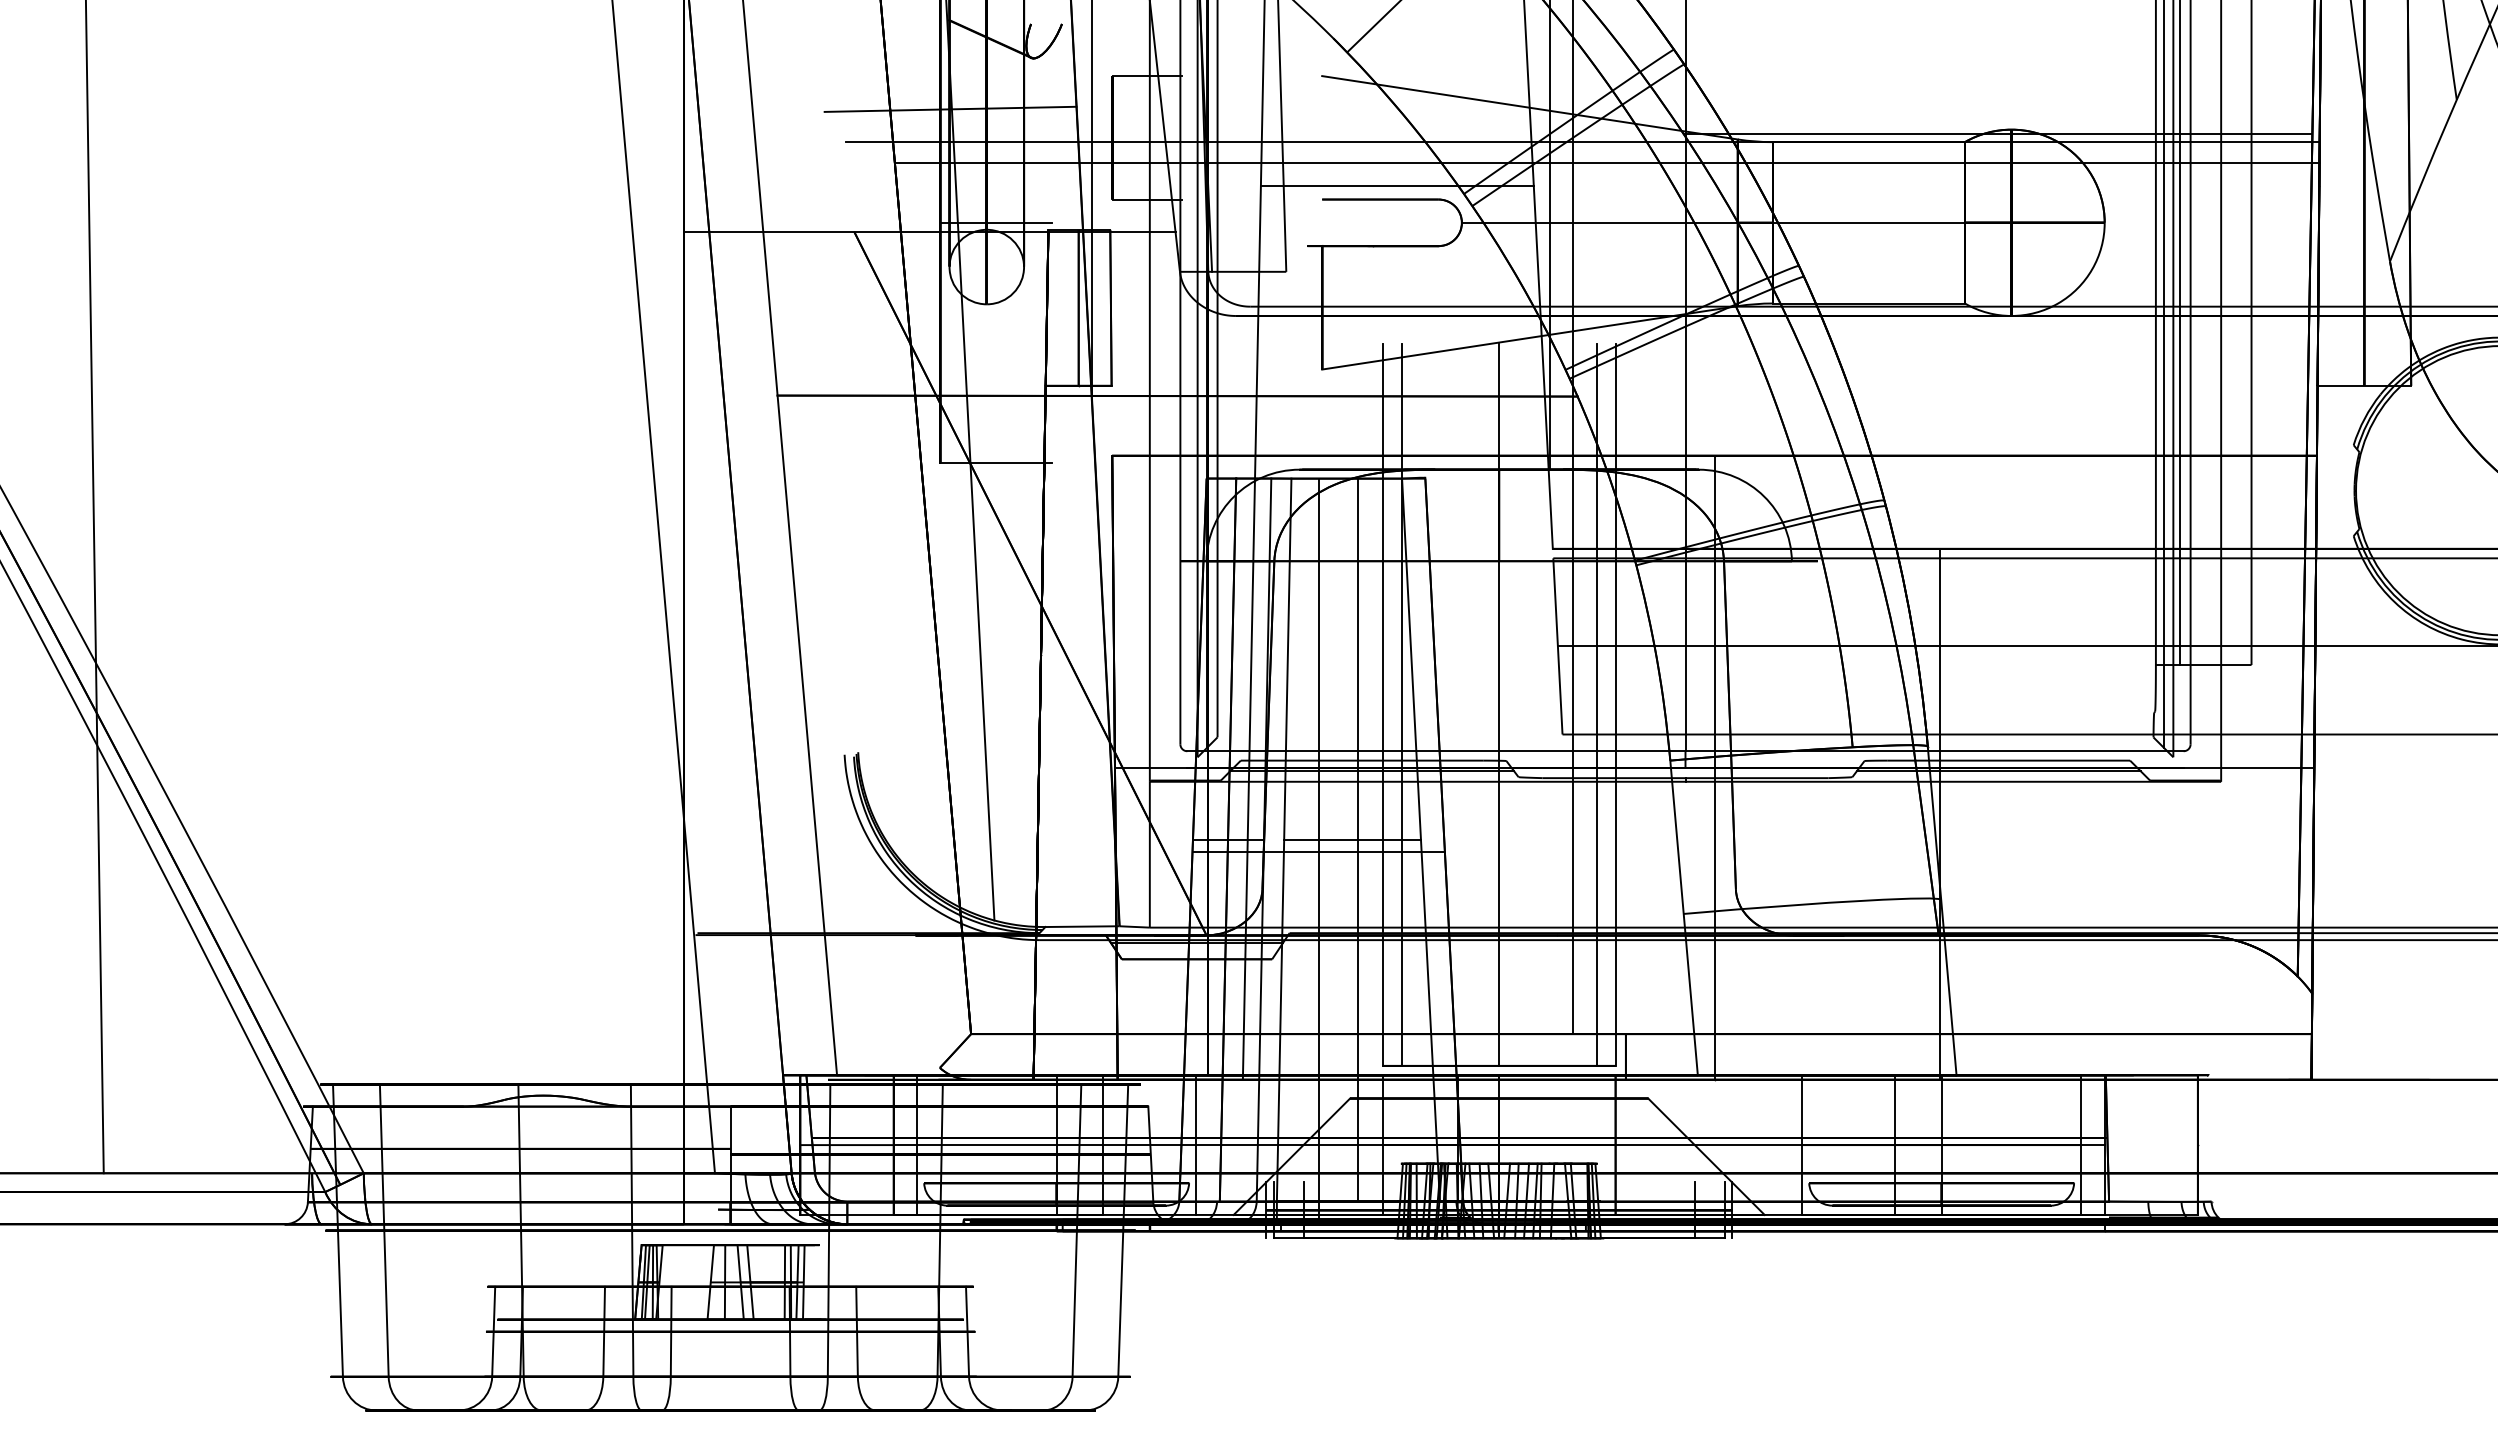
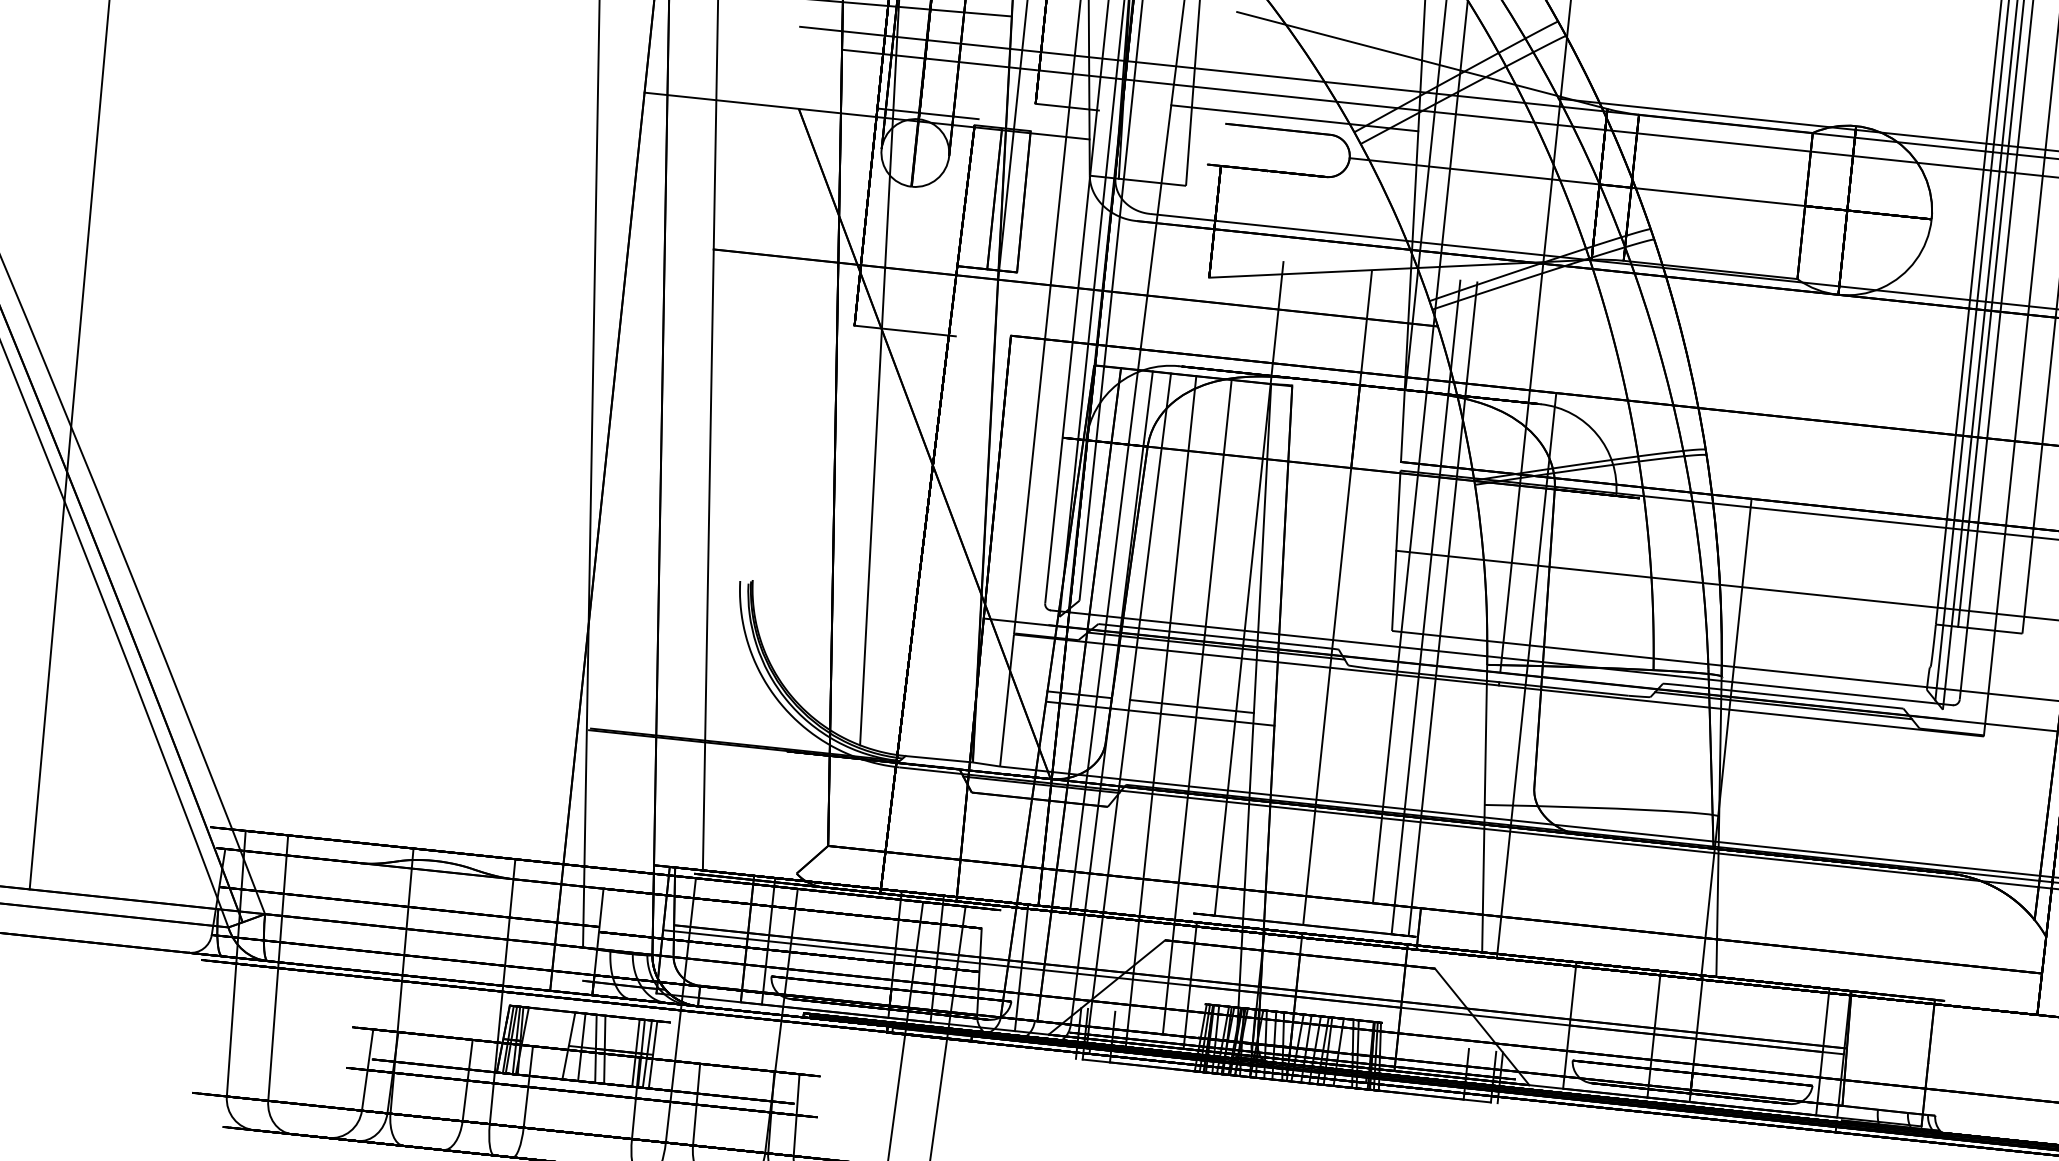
line: (1382, 704) -> (1231, 586), removed

